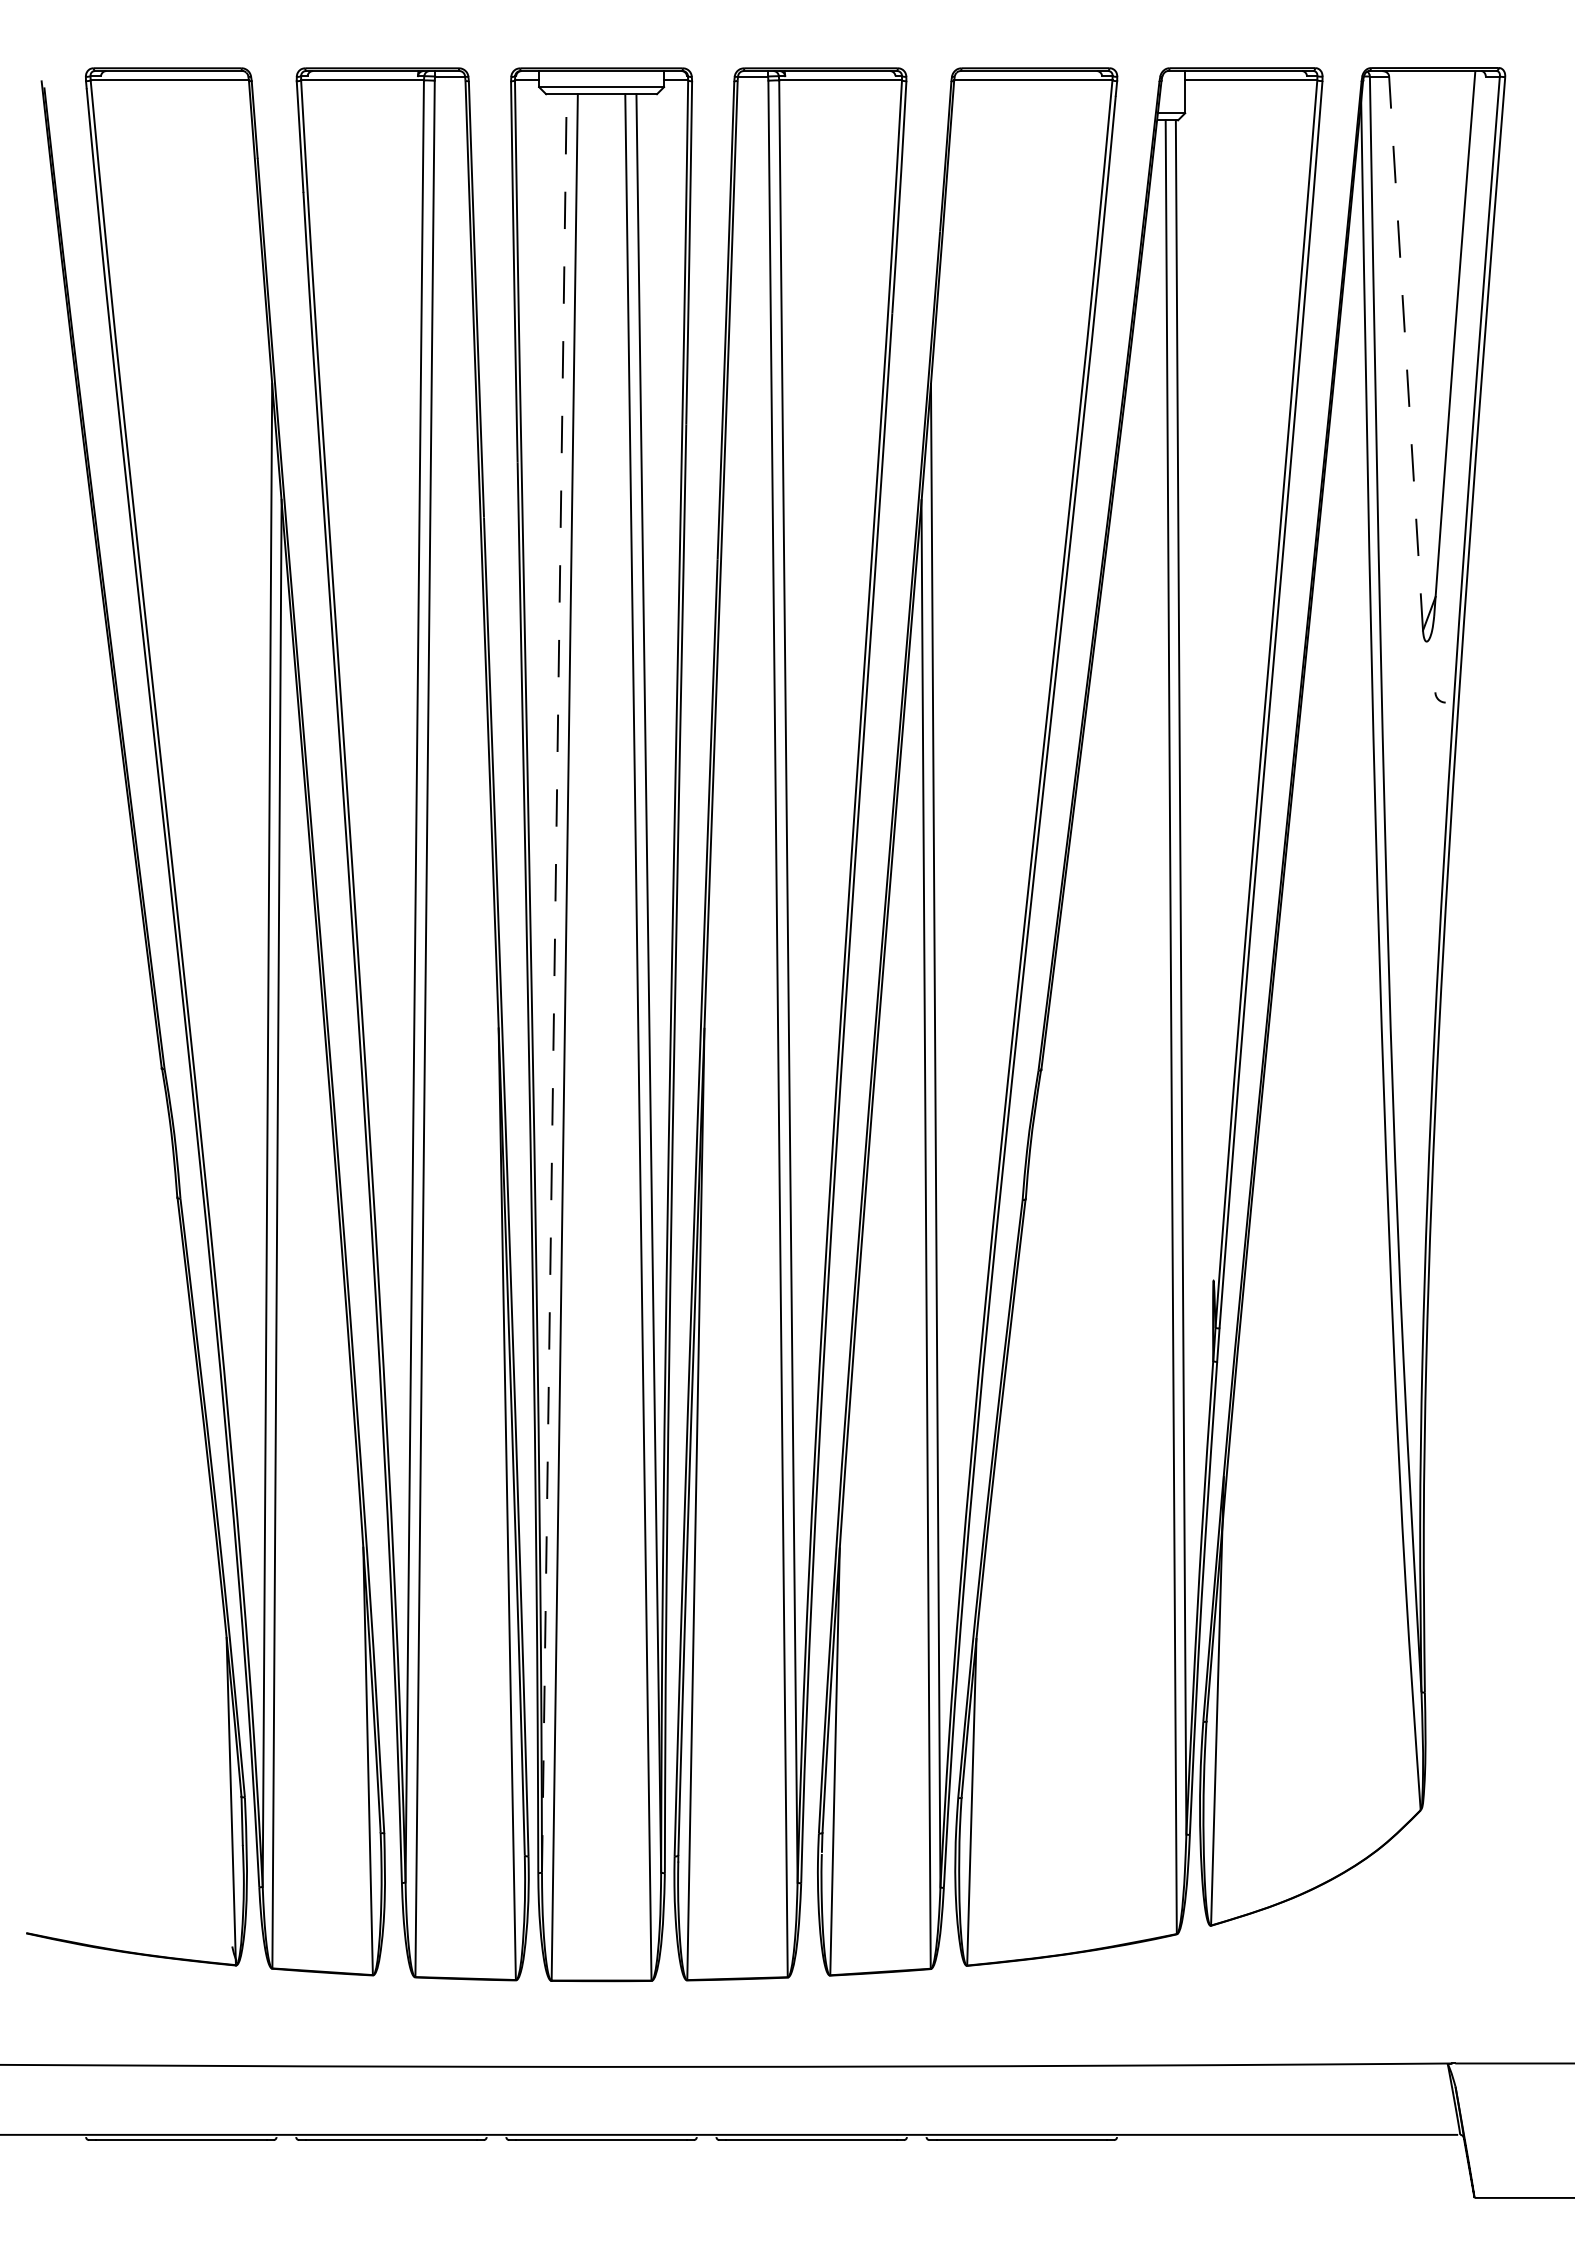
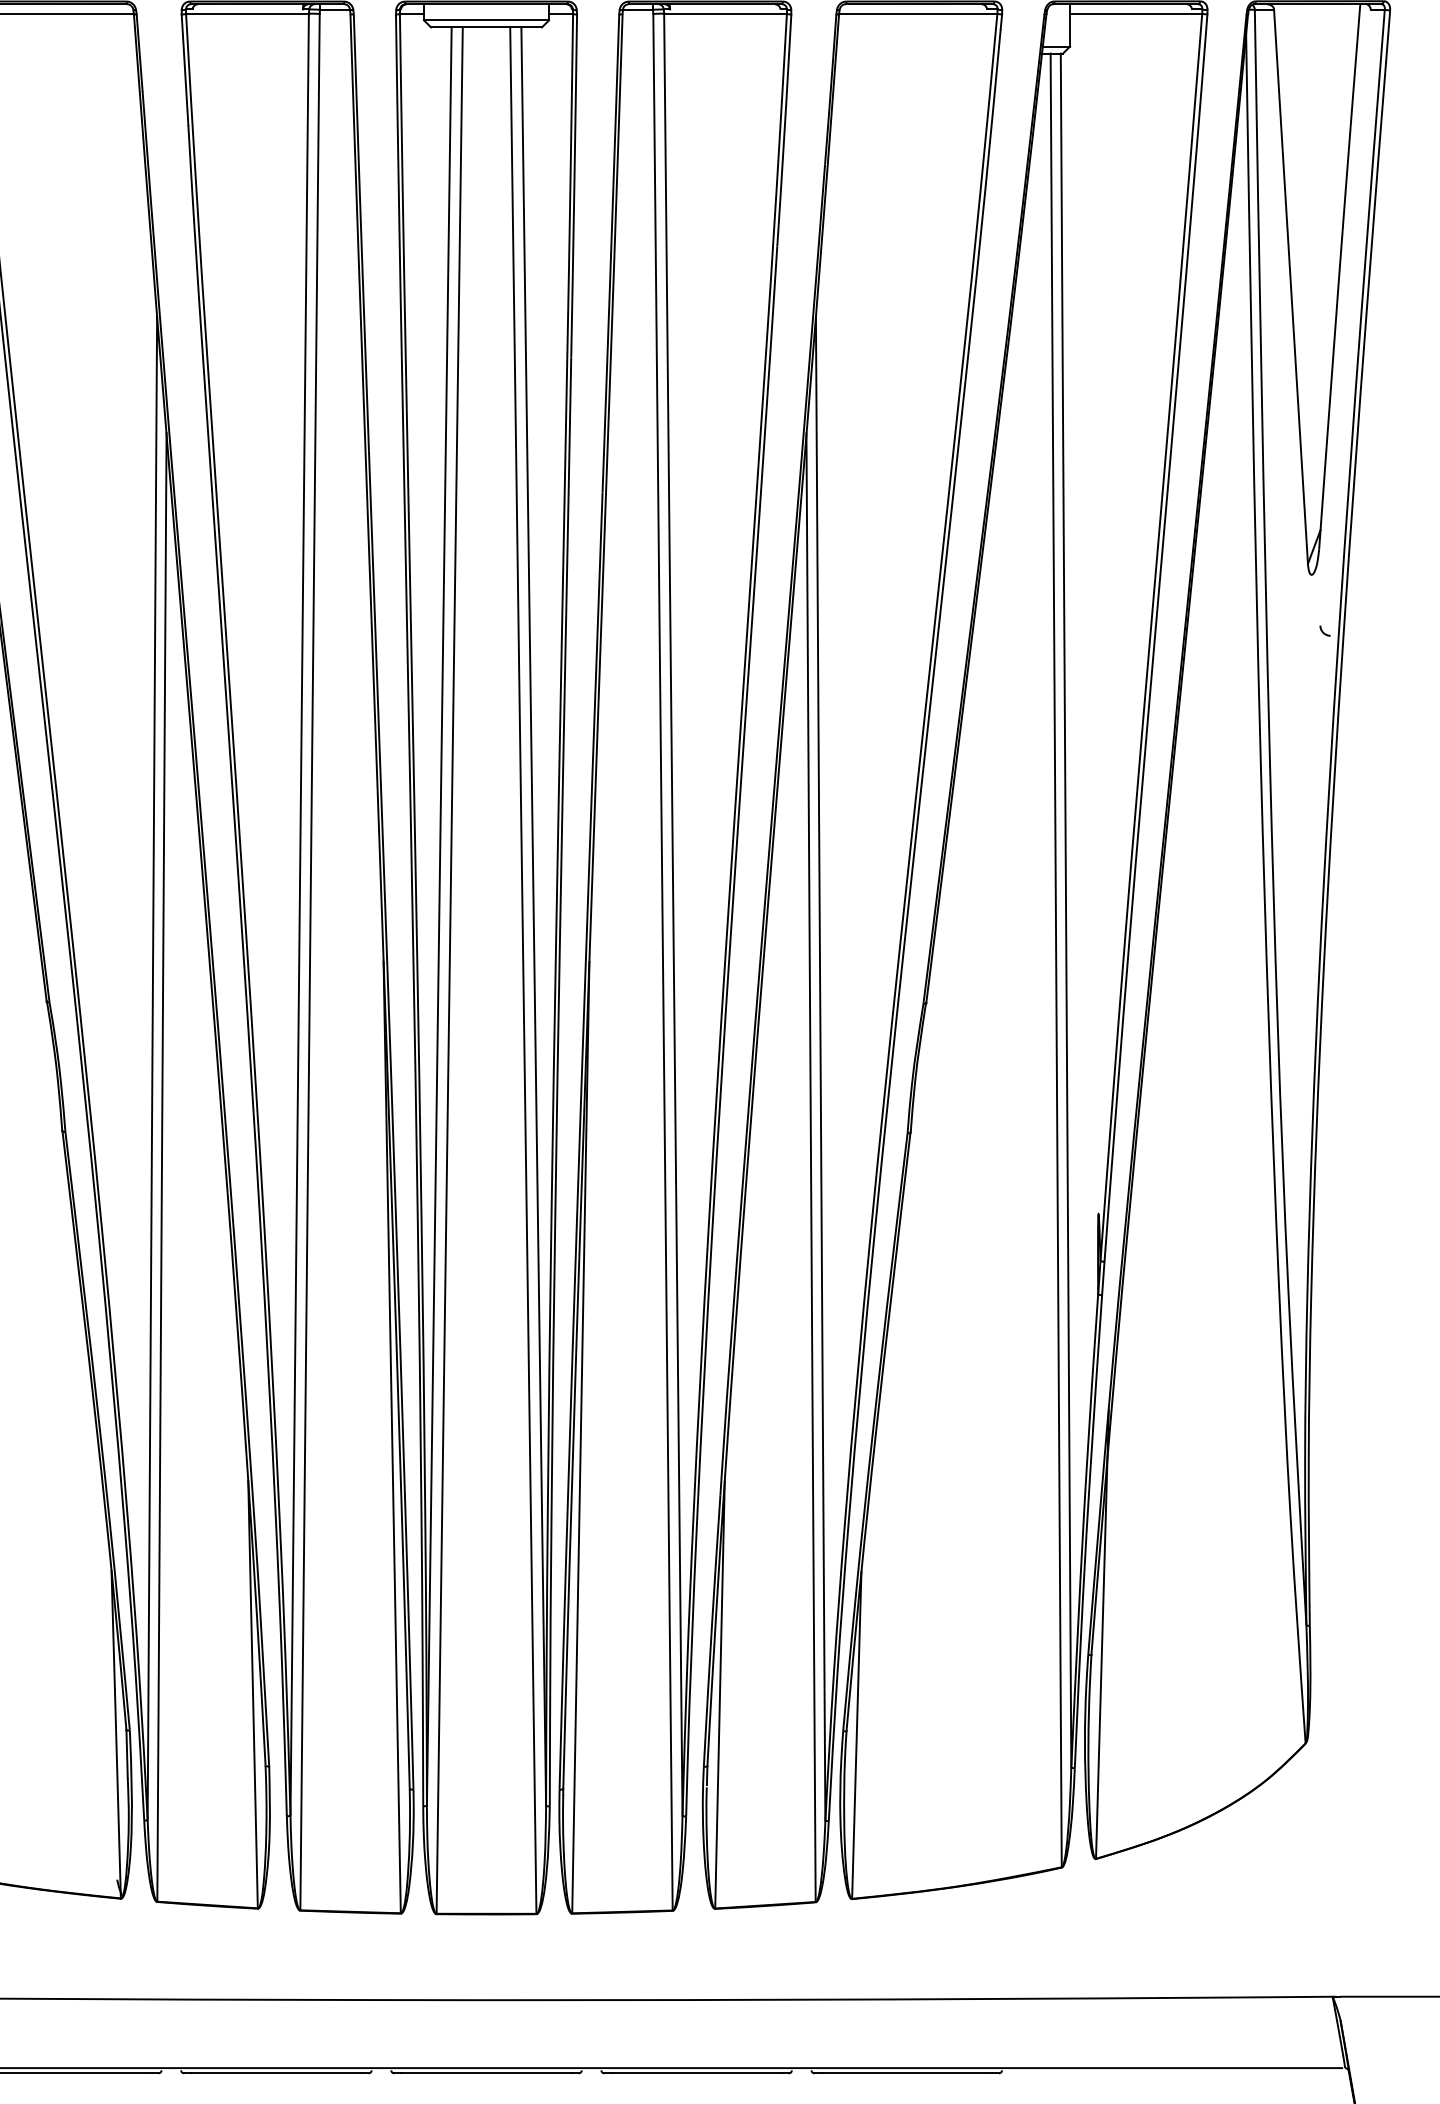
line: (1406, 353) -> (1291, 286), dashed -> solid
line: (554, 982) -> (439, 915), dashed -> solid

